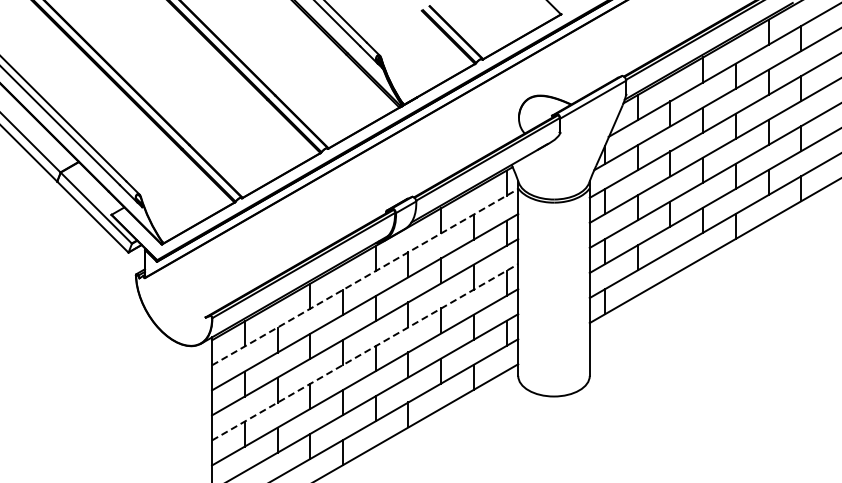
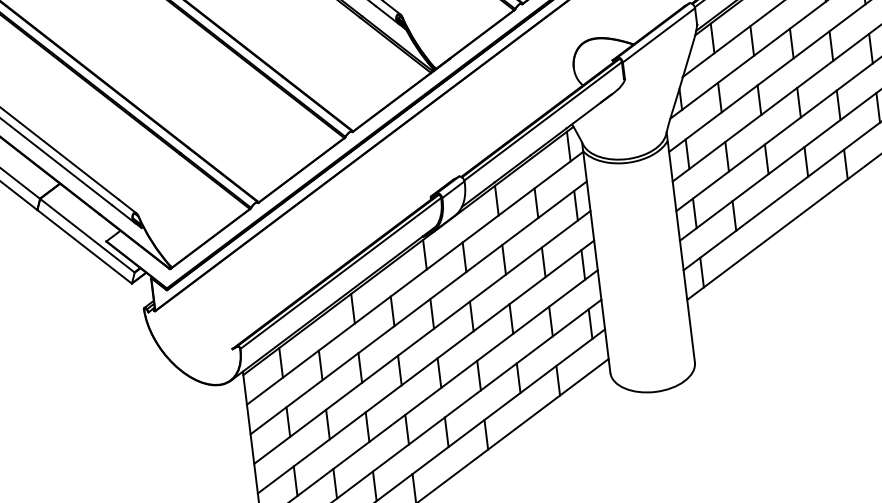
line: (365, 277) -> (415, 278), dashed -> solid
line: (365, 352) -> (426, 367), dashed -> solid

